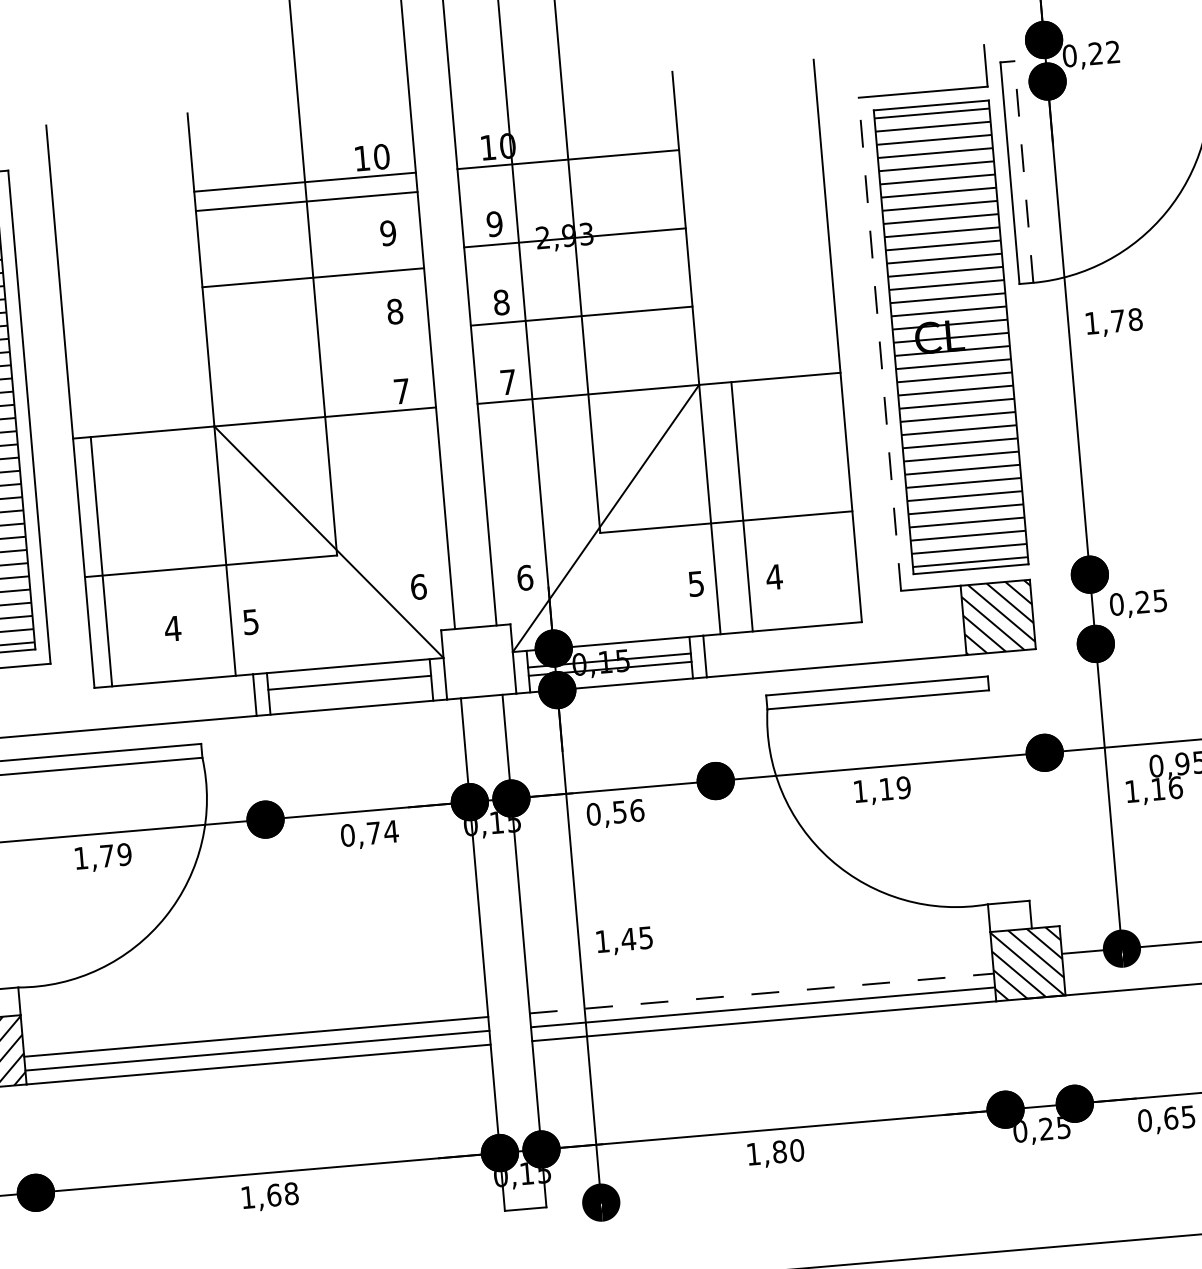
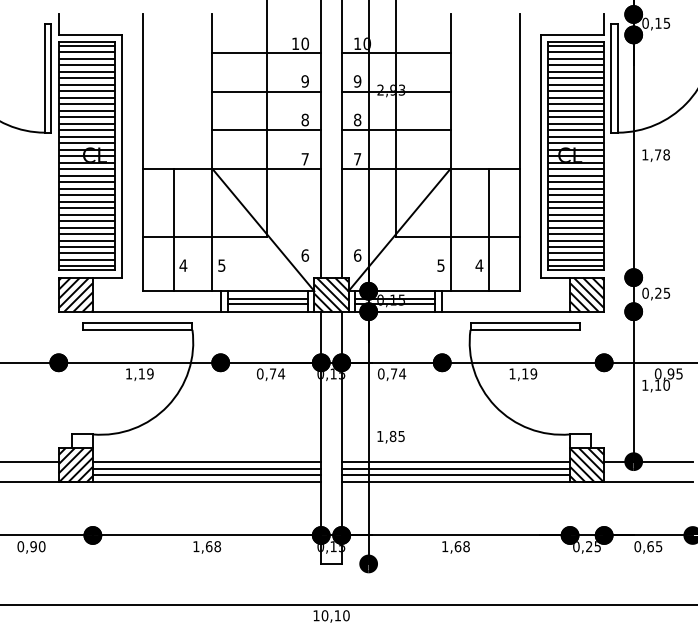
text: (1103, 51) -> (662, 22), 0,22 -> 0,15
line: (1024, 172) -> (618, 78), dashed -> solid
line: (306, 201) -> (266, 91), moved
line: (312, 278) -> (266, 130), moved
line: (879, 342) -> (540, 155), dashed -> solid
line: (741, 506) -> (488, 229), moved
line: (101, 560) -> (174, 229), moved
hatch: (478, 661) -> (331, 294), added
line: (350, 691) -> (267, 303), added
text: (1175, 786) -> (666, 384), 1,16 -> 1,10
text: (628, 810) -> (398, 373), 0,56 -> 0,74
text: (106, 855) -> (141, 373), 1,79 -> 1,19
text: (627, 939) -> (392, 436), 1,45 -> 1,85
line: (759, 979) -> (455, 461), added
line: (763, 993) -> (456, 468), dashed -> solid
line: (253, 1022) -> (206, 461), added
text: (786, 1151) -> (461, 546), 1,80 -> 1,68

